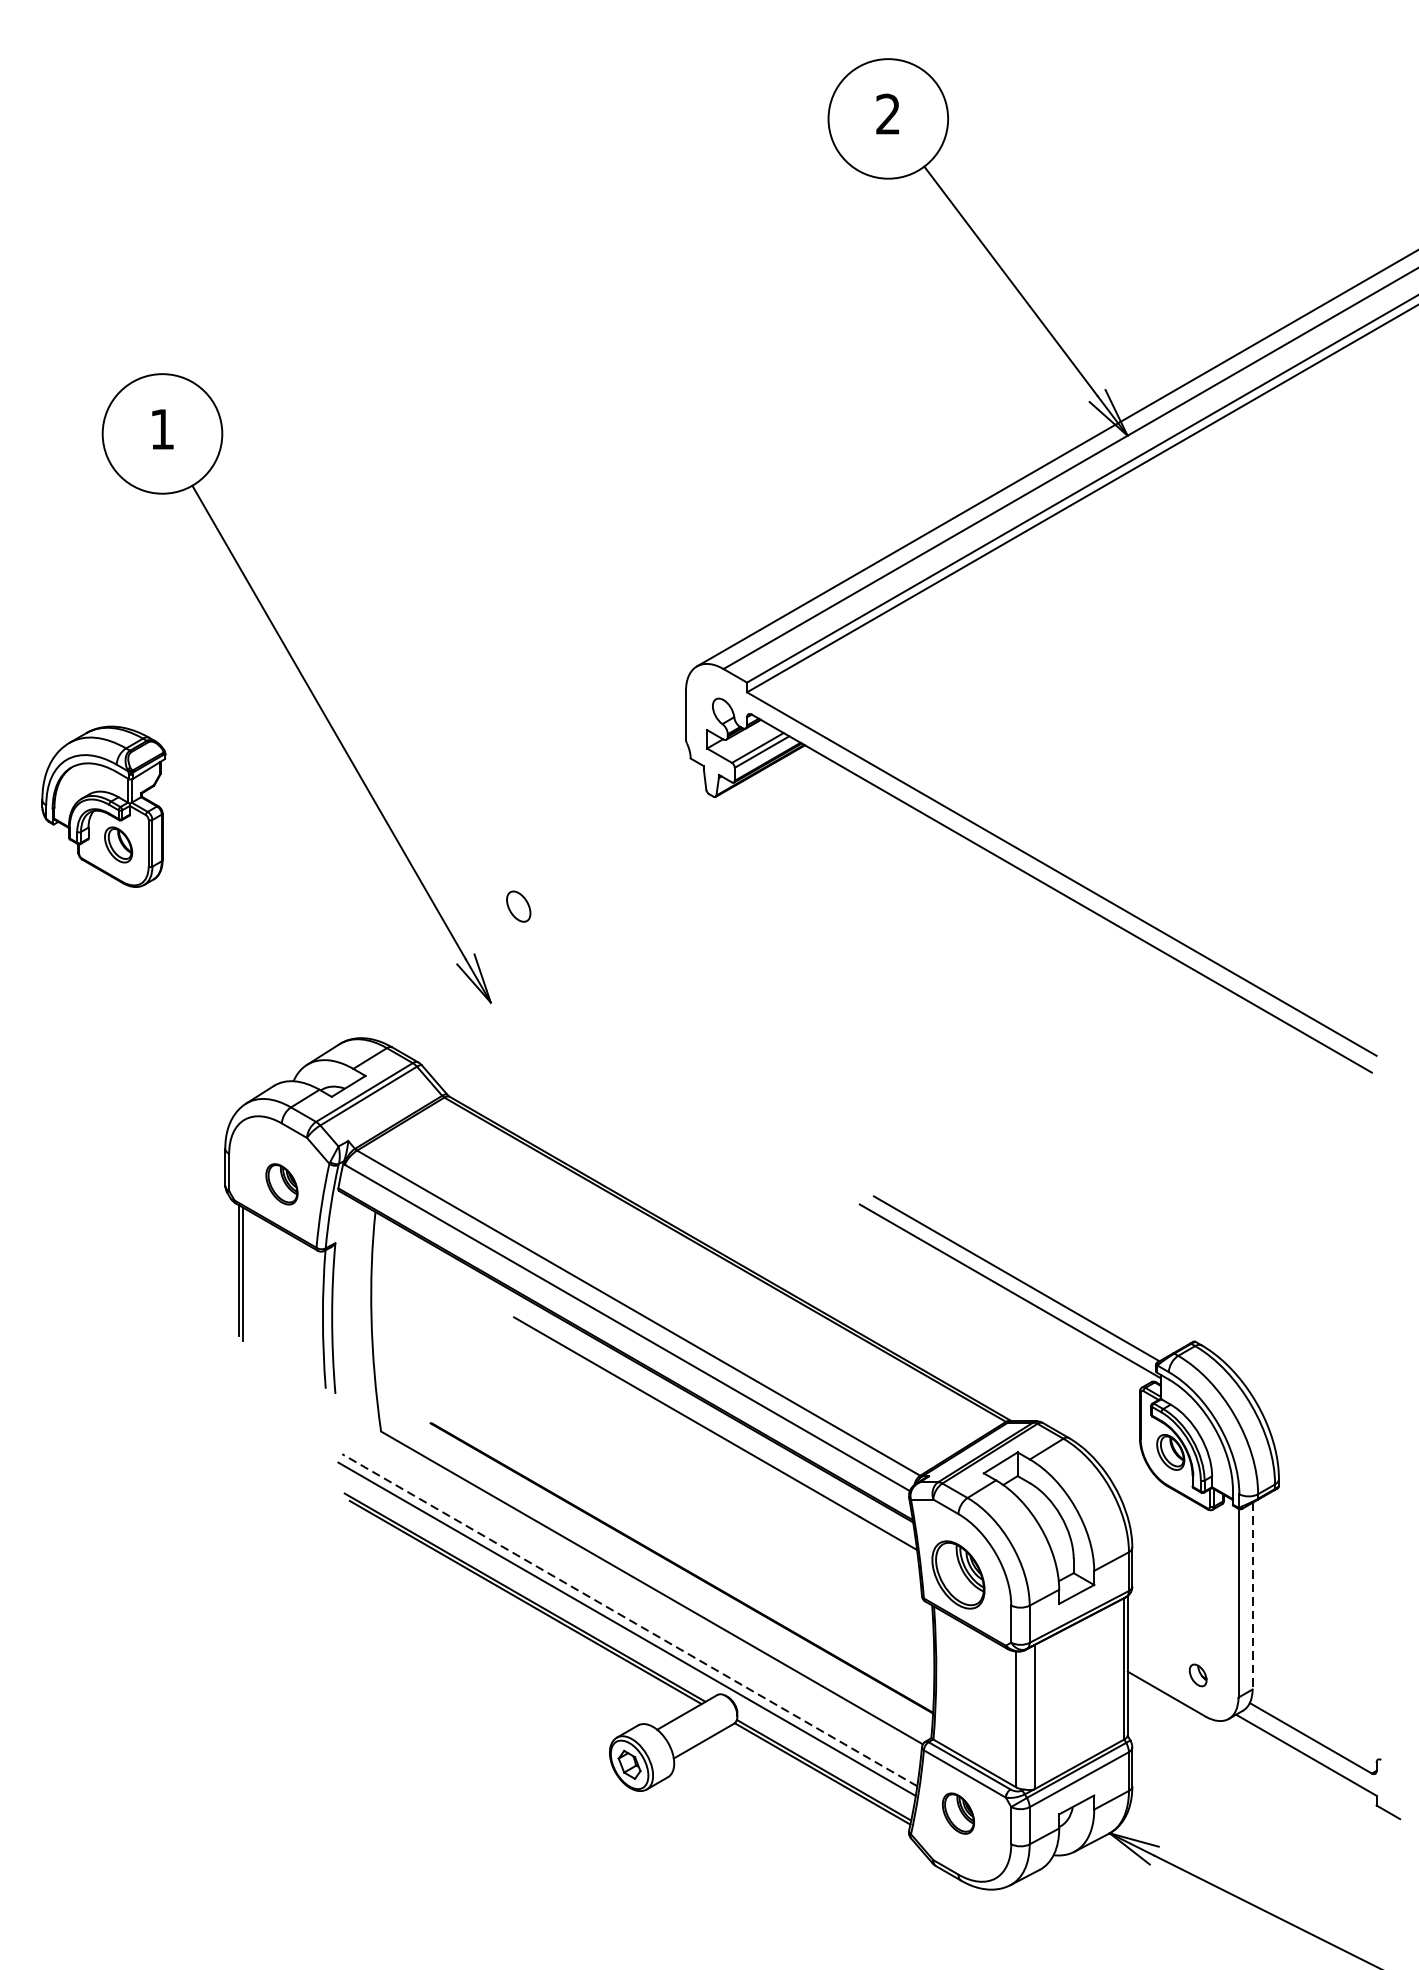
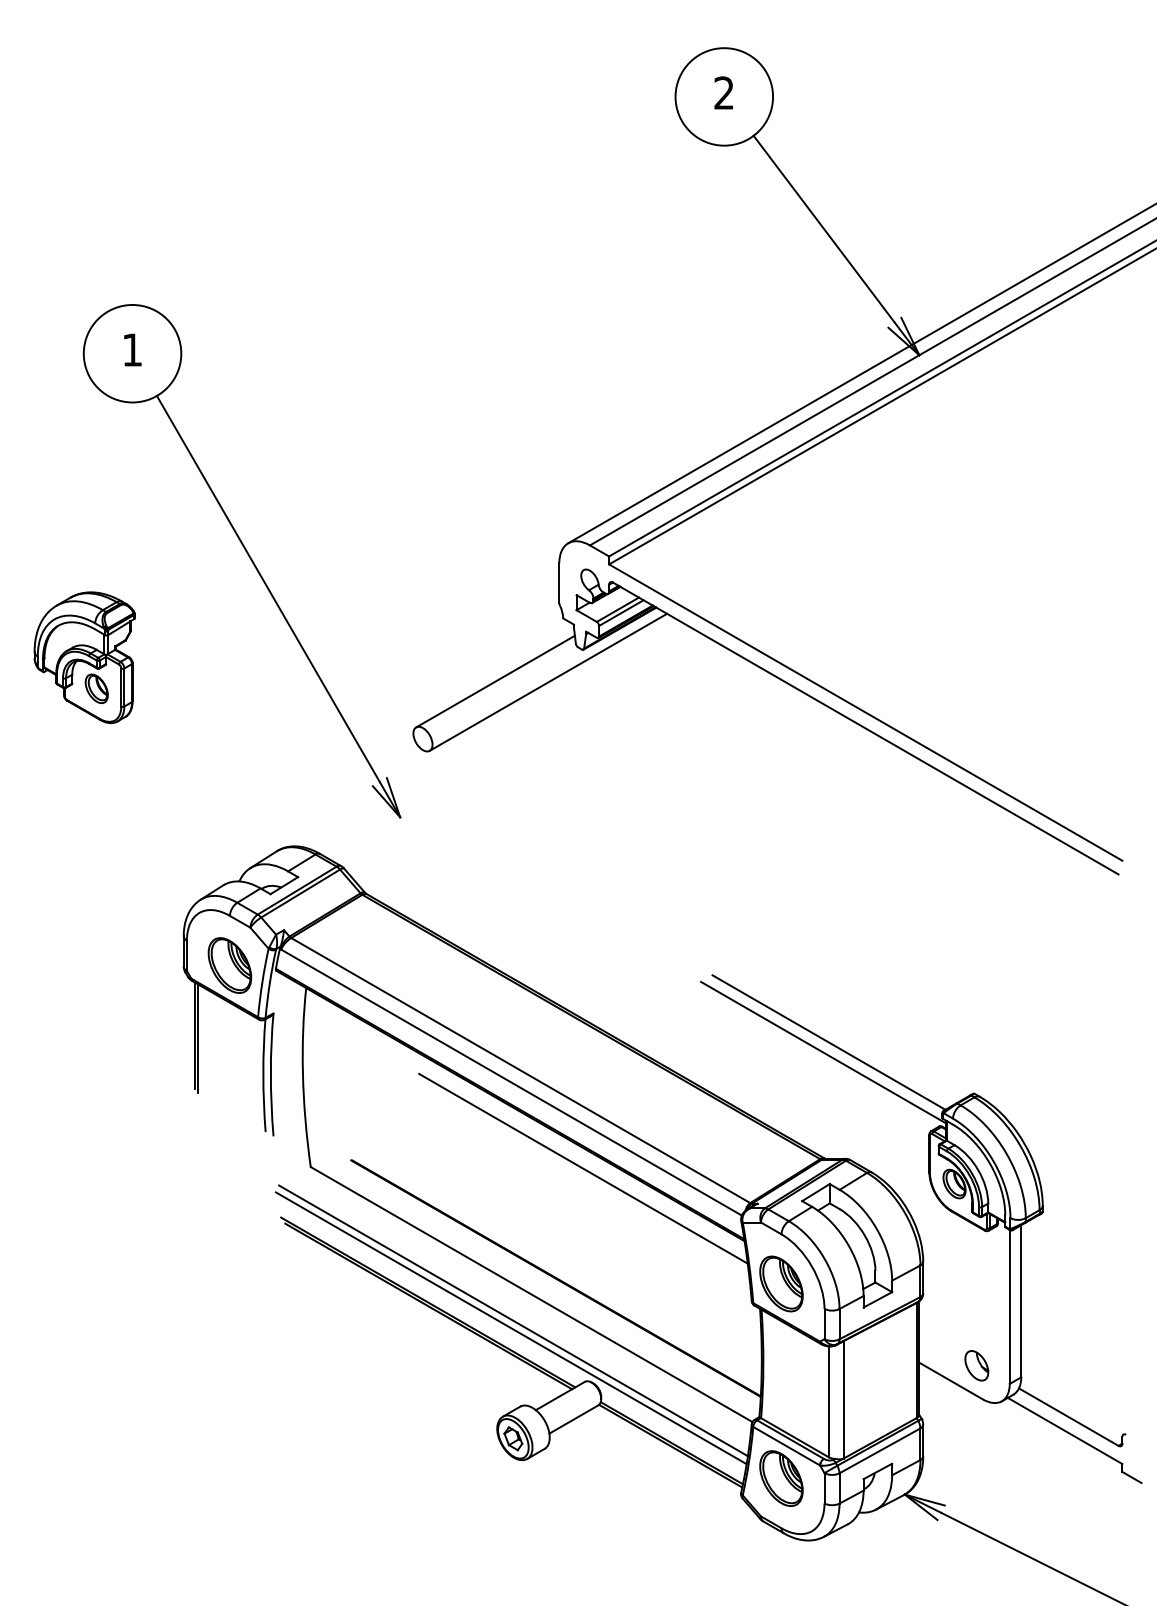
line: (607, 835) -> (495, 681), added
line: (672, 835) -> (548, 681), added
part: (281, 1184) -> (229, 965), size x1.67
line: (1252, 1596) -> (1021, 1301), dashed -> solid
line: (629, 1619) -> (513, 1320), dashed -> solid
part: (1197, 1674) -> (976, 1365), size x1.67
part: (958, 1813) -> (781, 1478), size x1.67

